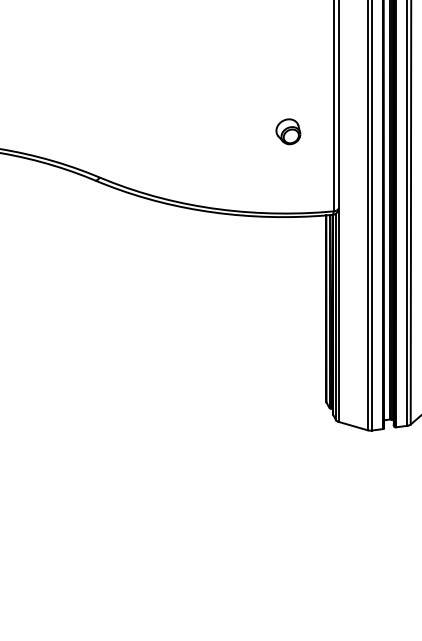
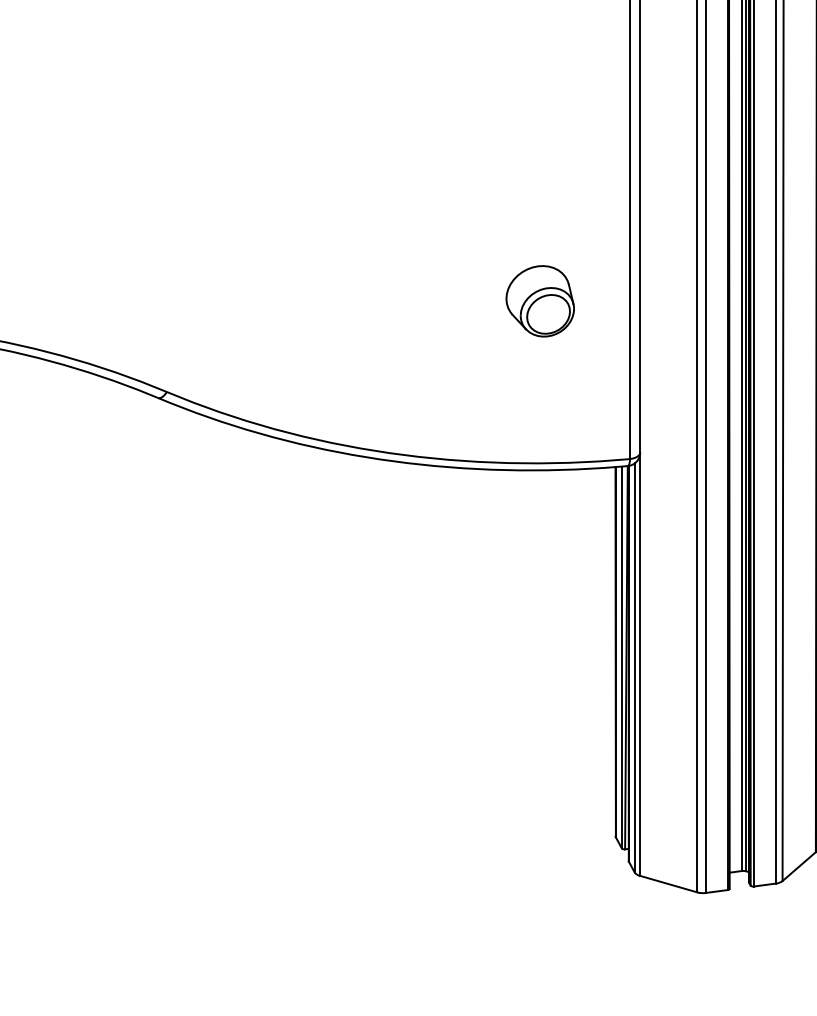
part: (288, 131) -> (540, 300), size x1.43

